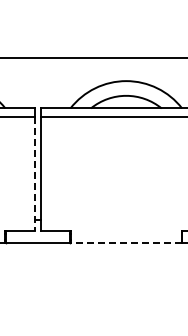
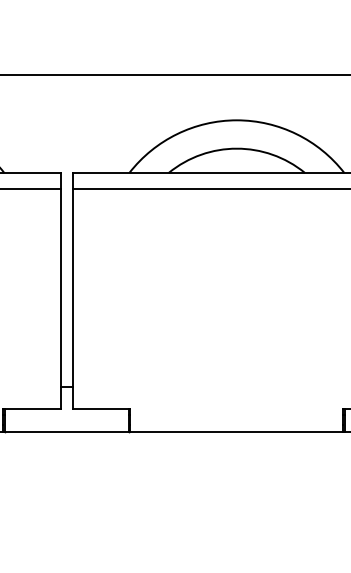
line: (35, 174) -> (62, 300), dashed -> solid
line: (125, 243) -> (235, 432), dashed -> solid

